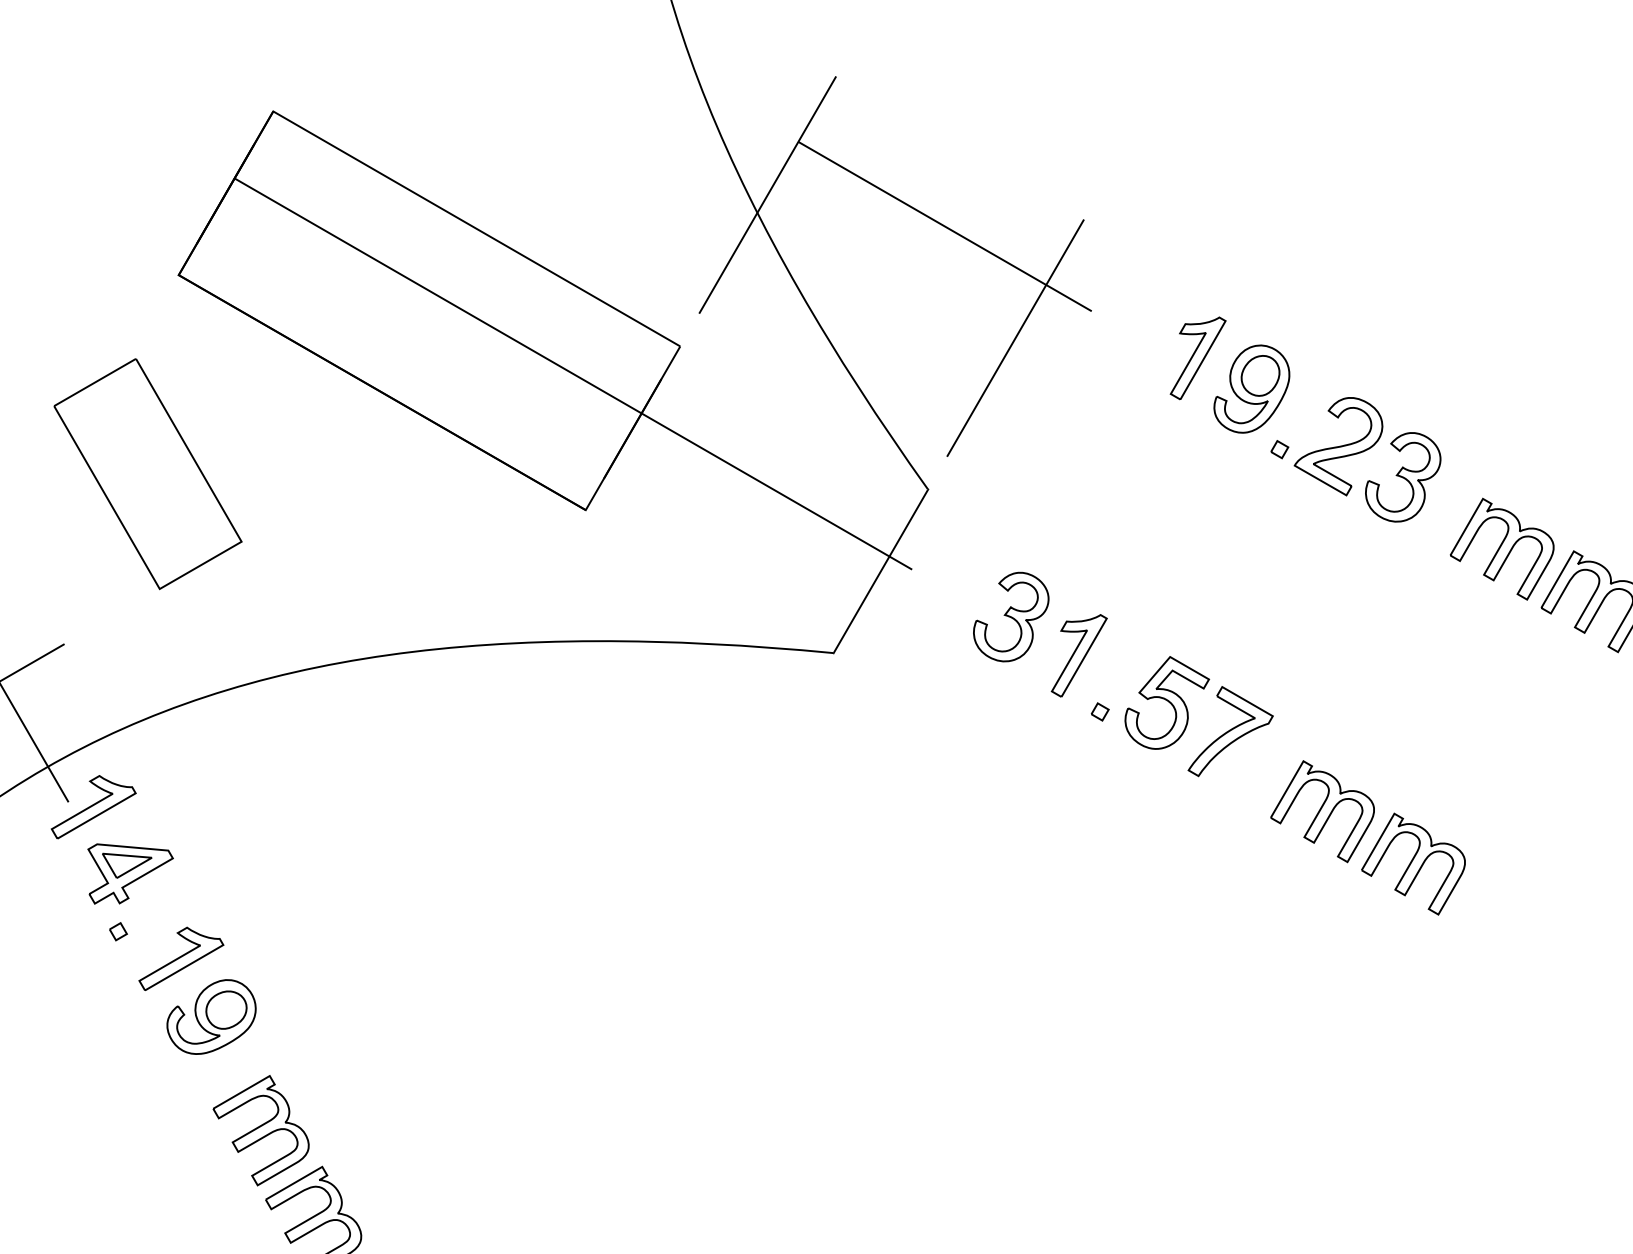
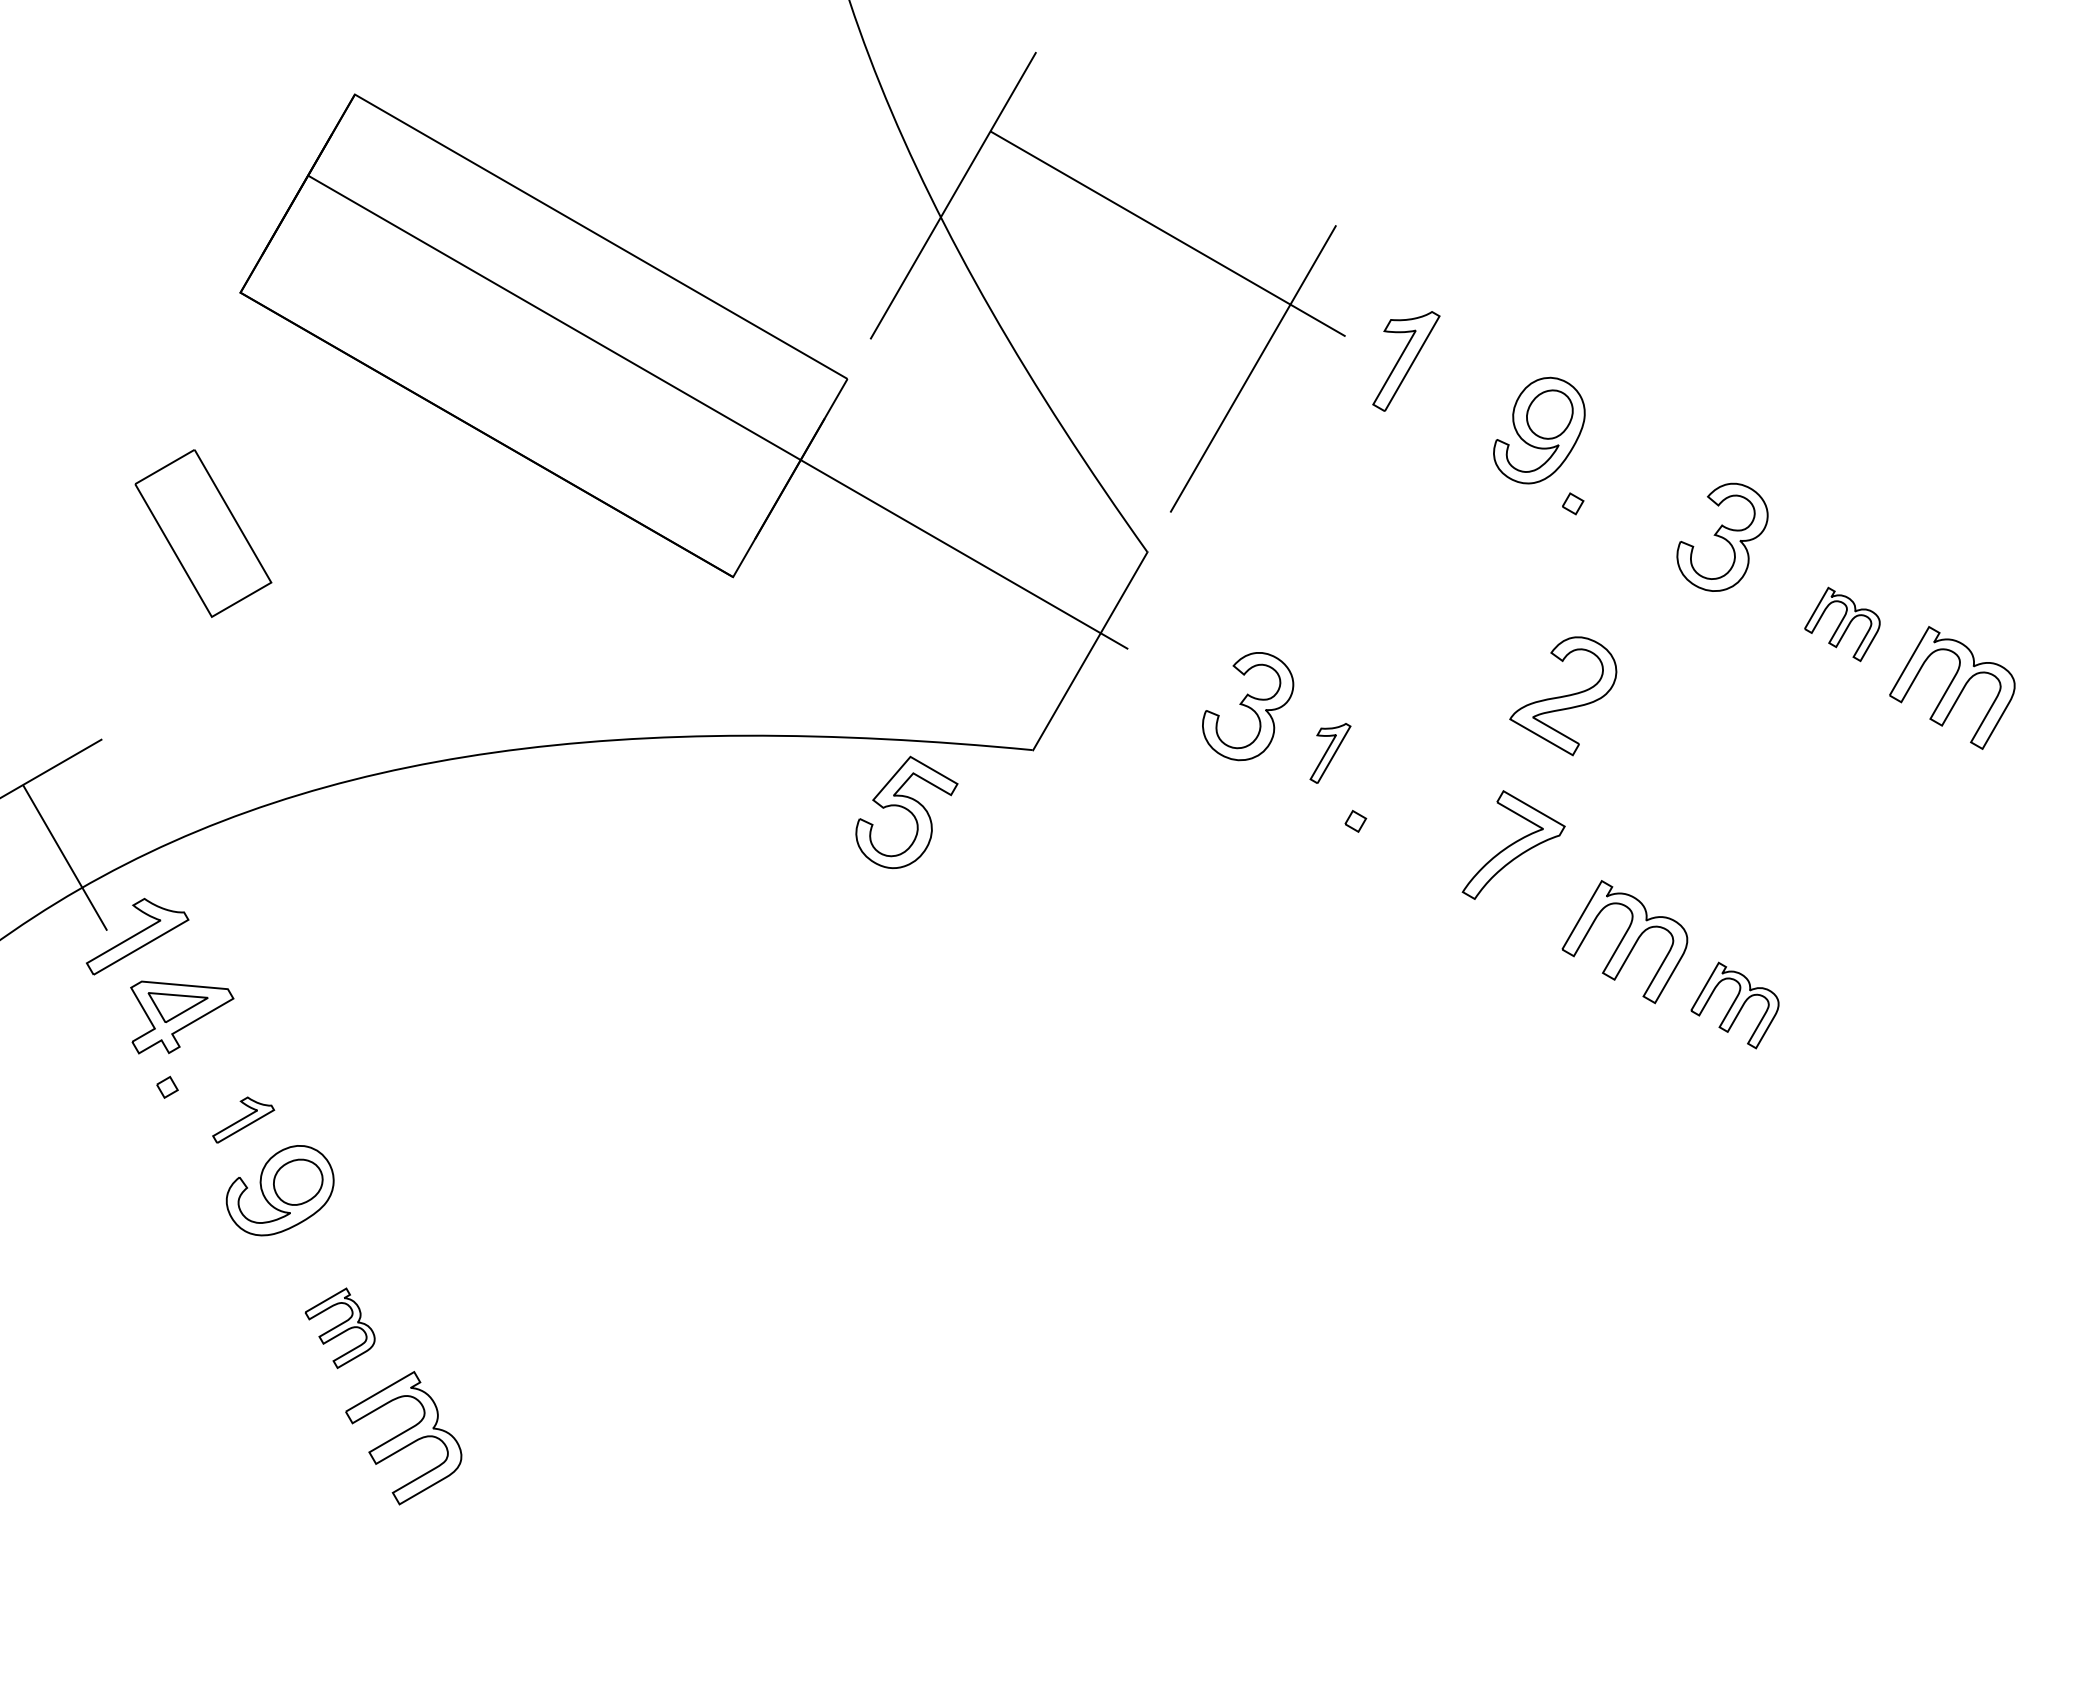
part: (1198, 358) -> (1406, 361), moved
part: (1338, 446) -> (1563, 696), moved
part: (148, 474) -> (203, 533), size x0.6
part: (1502, 549) -> (1842, 624), size x0.6
part: (1079, 655) -> (1330, 753), size x0.6
part: (1166, 702) -> (906, 812), moved
part: (1413, 864) -> (1734, 1005), size x0.7
part: (181, 958) -> (243, 1119), size x0.6
part: (260, 1130) -> (339, 1328), size x0.6

